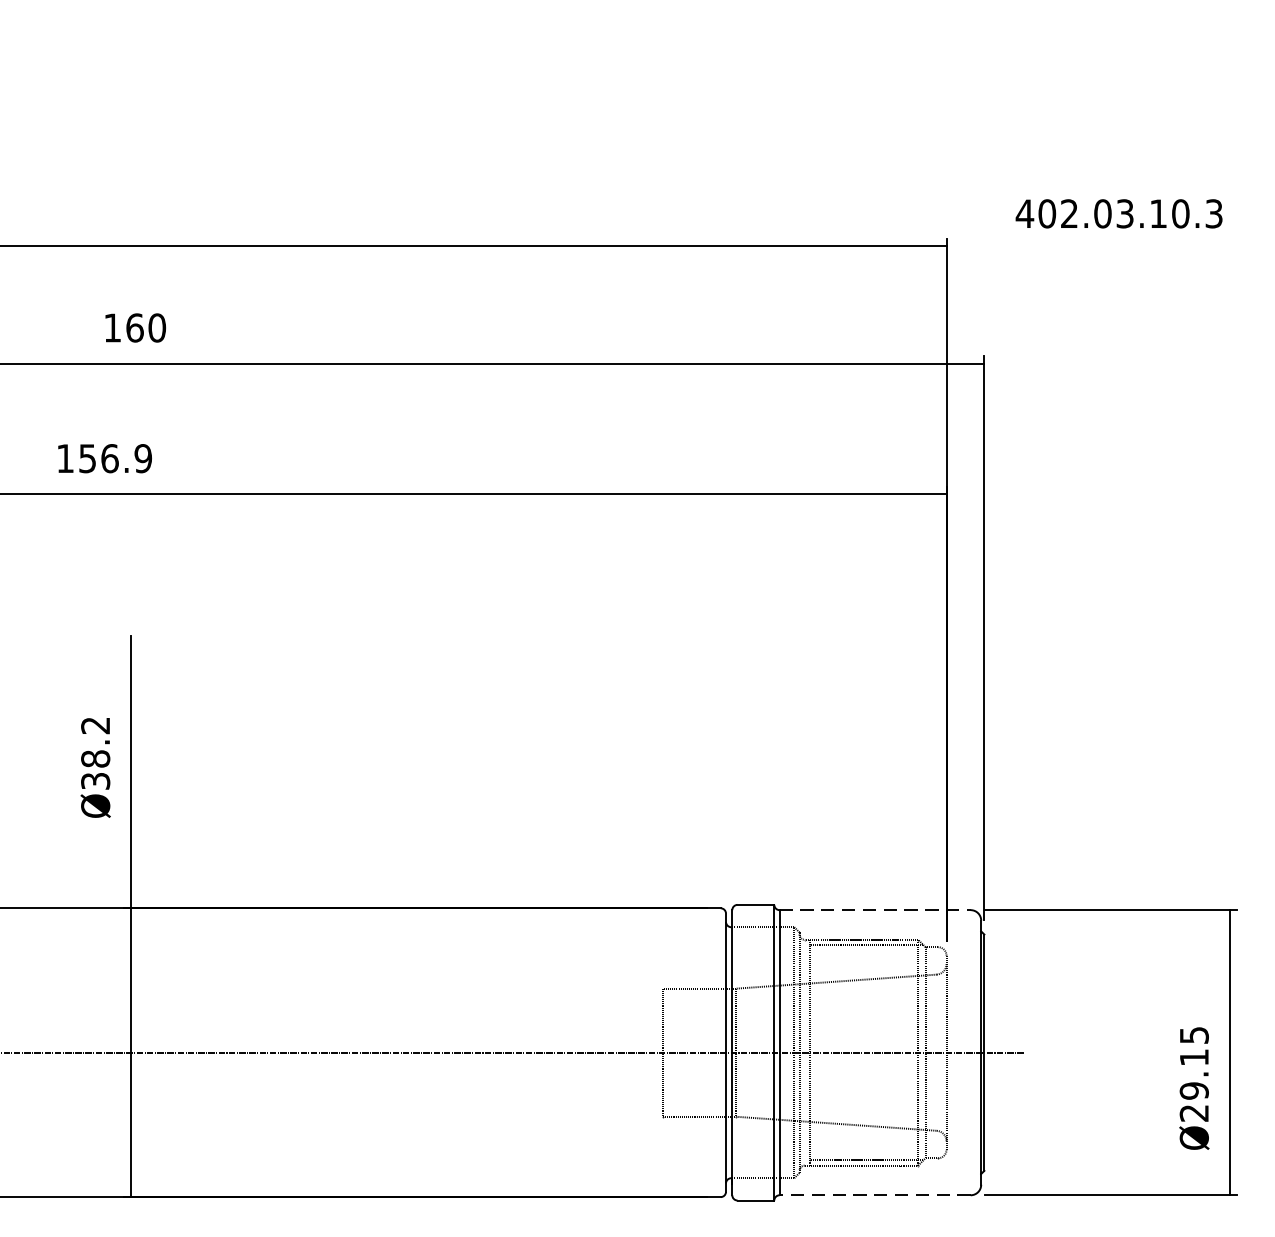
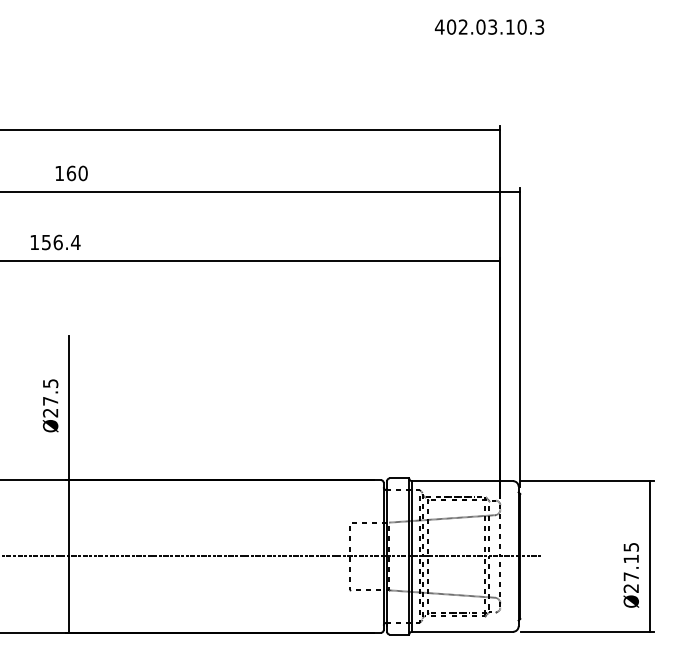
text: (1119, 212) -> (489, 26), moved
text: (142, 458) -> (75, 242), 156.9 -> 156.4
text: (95, 753) -> (50, 398), Ø38.2 -> Ø27.5
line: (874, 910) -> (462, 481), dashed -> solid
text: (1192, 1090) -> (630, 576), Ø29.15 -> Ø27.15
line: (874, 1194) -> (462, 631), dashed -> solid

